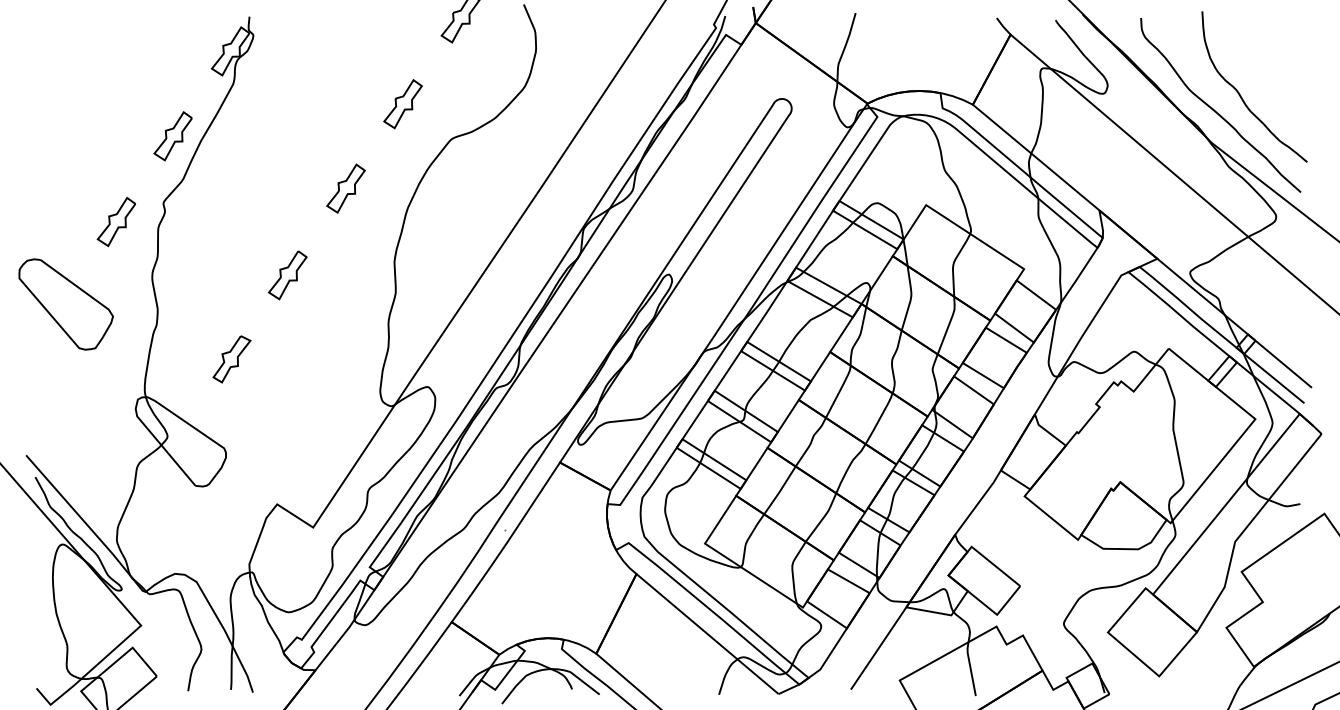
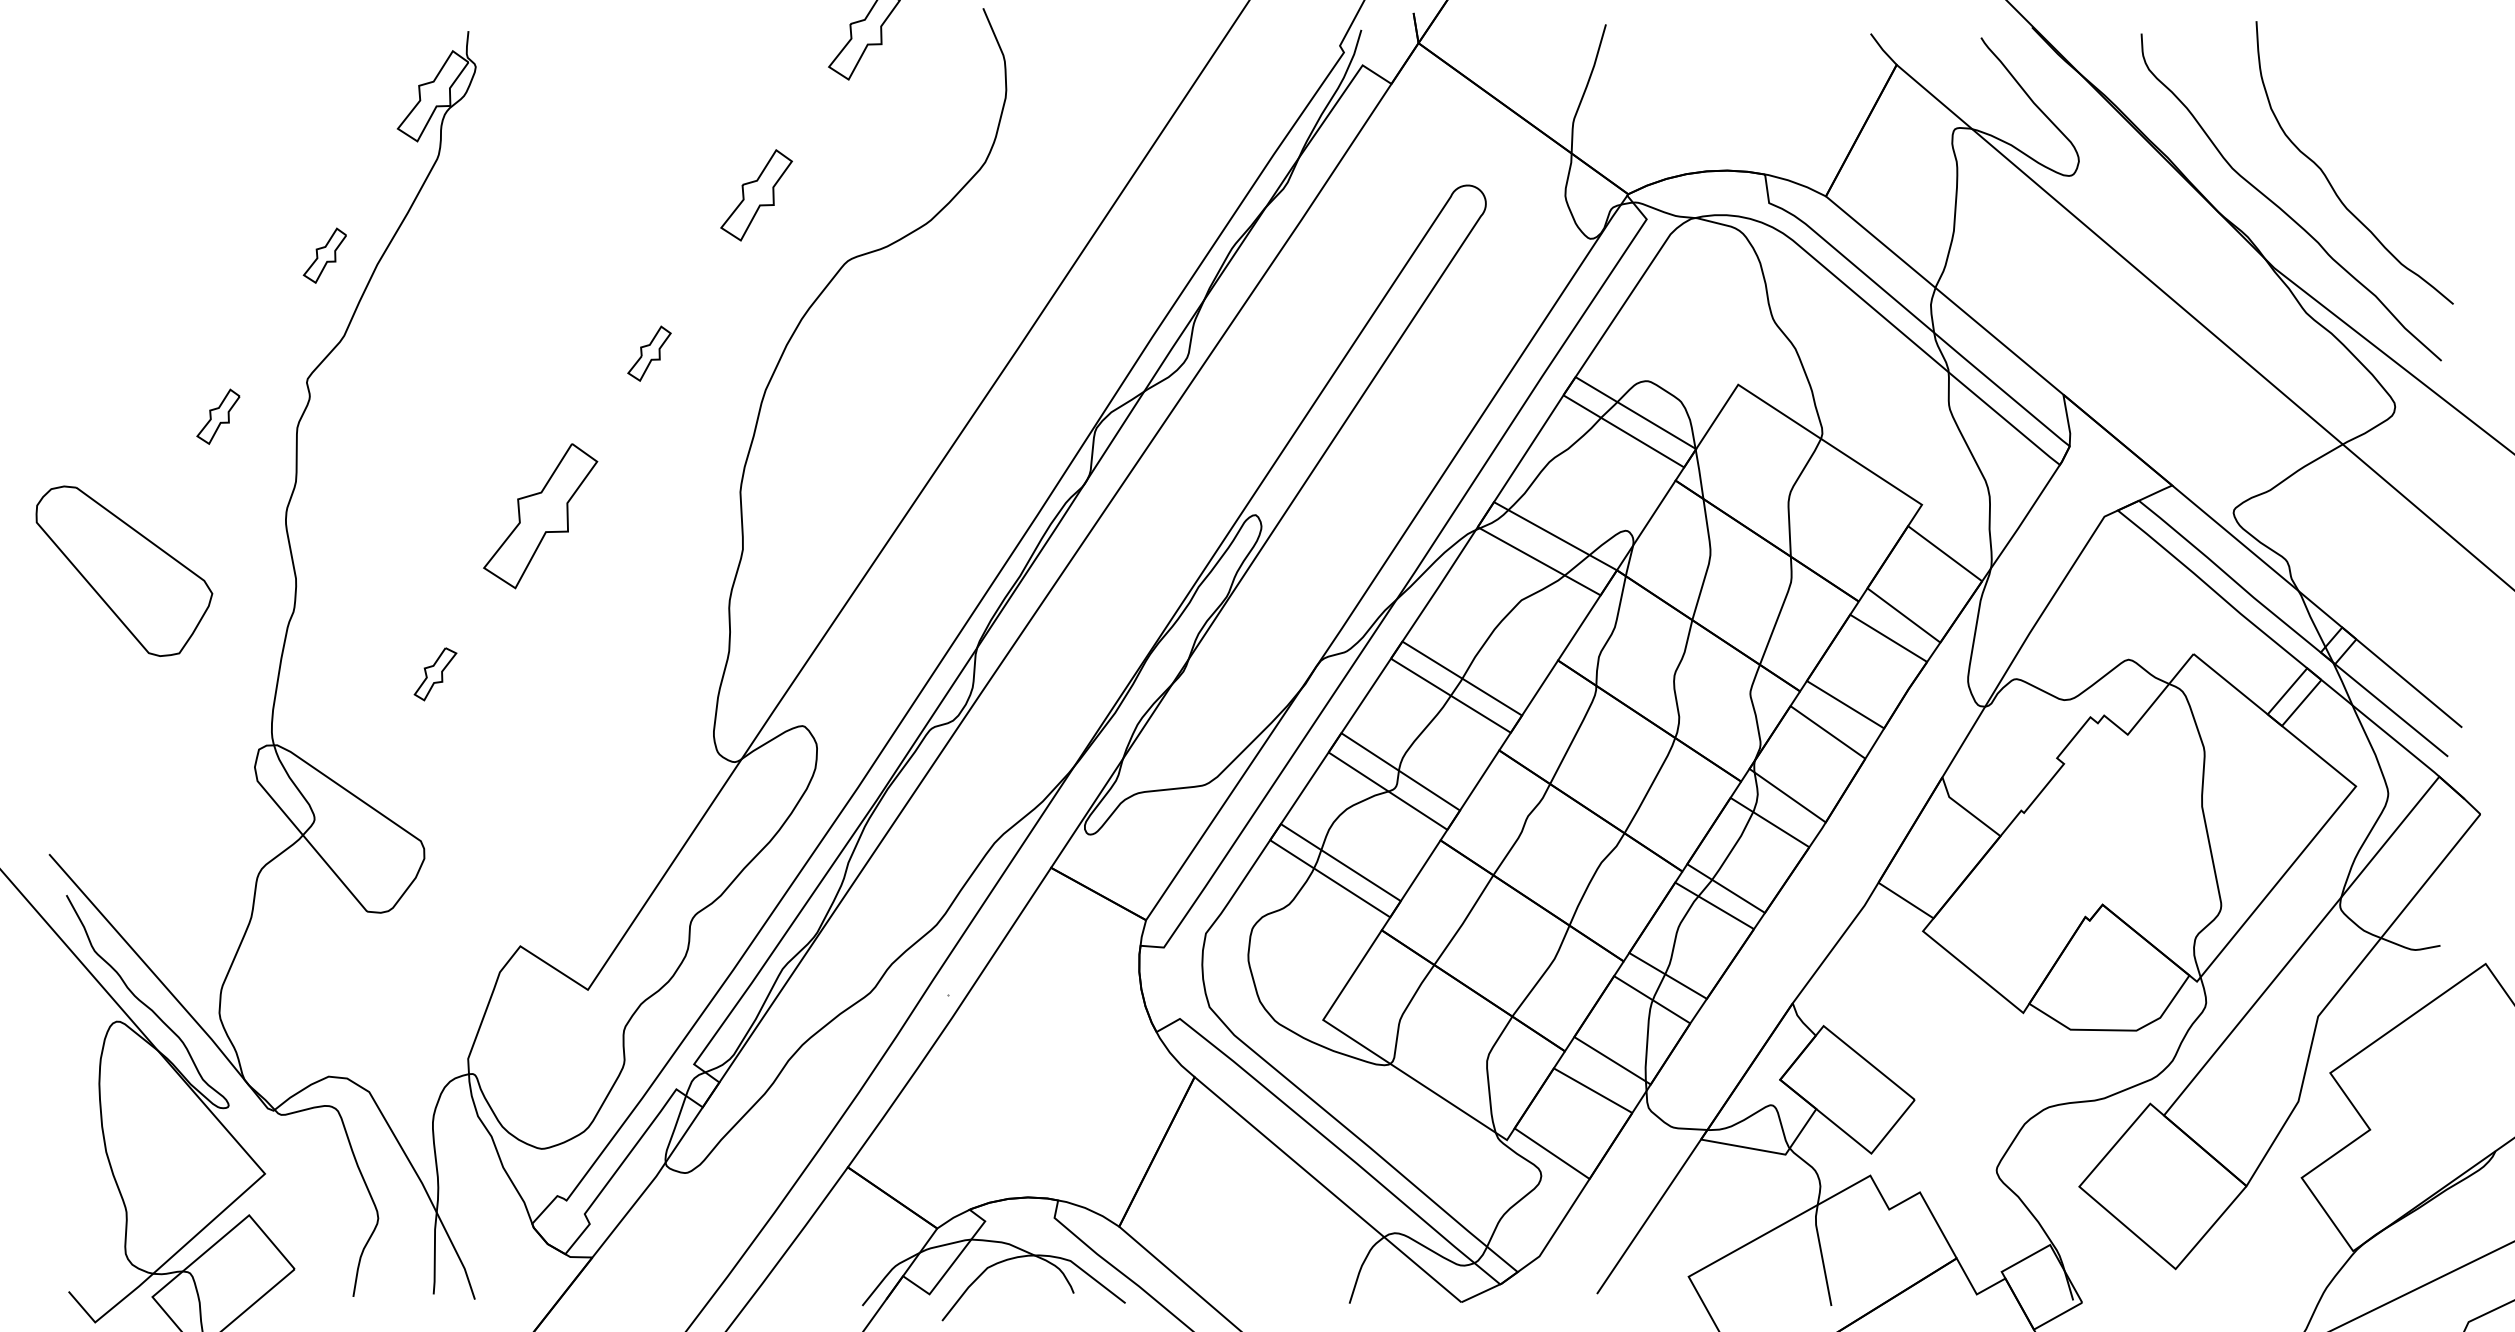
part: (172, 136) -> (323, 255), size x0.6
part: (345, 188) -> (648, 353), size x0.6
part: (115, 222) -> (216, 417), size x0.6
part: (287, 275) -> (539, 516), size x1.6
part: (231, 359) -> (434, 674), size x0.6

